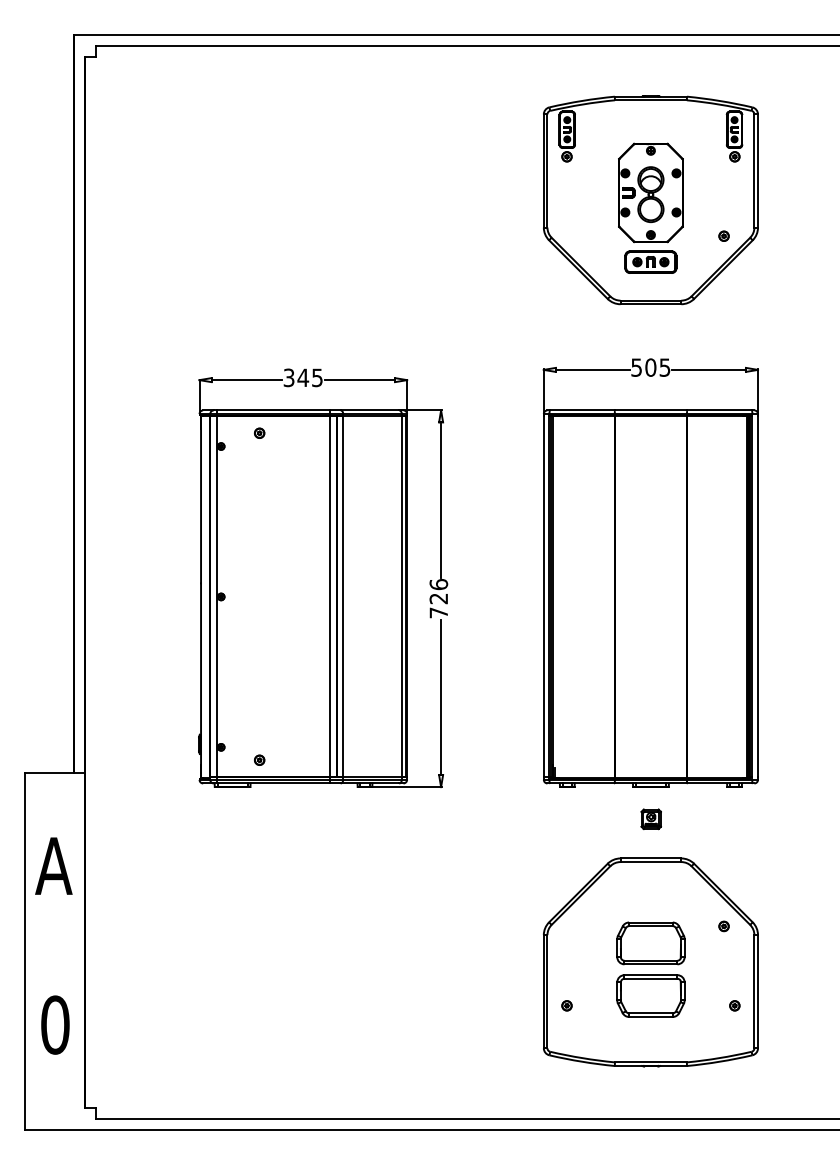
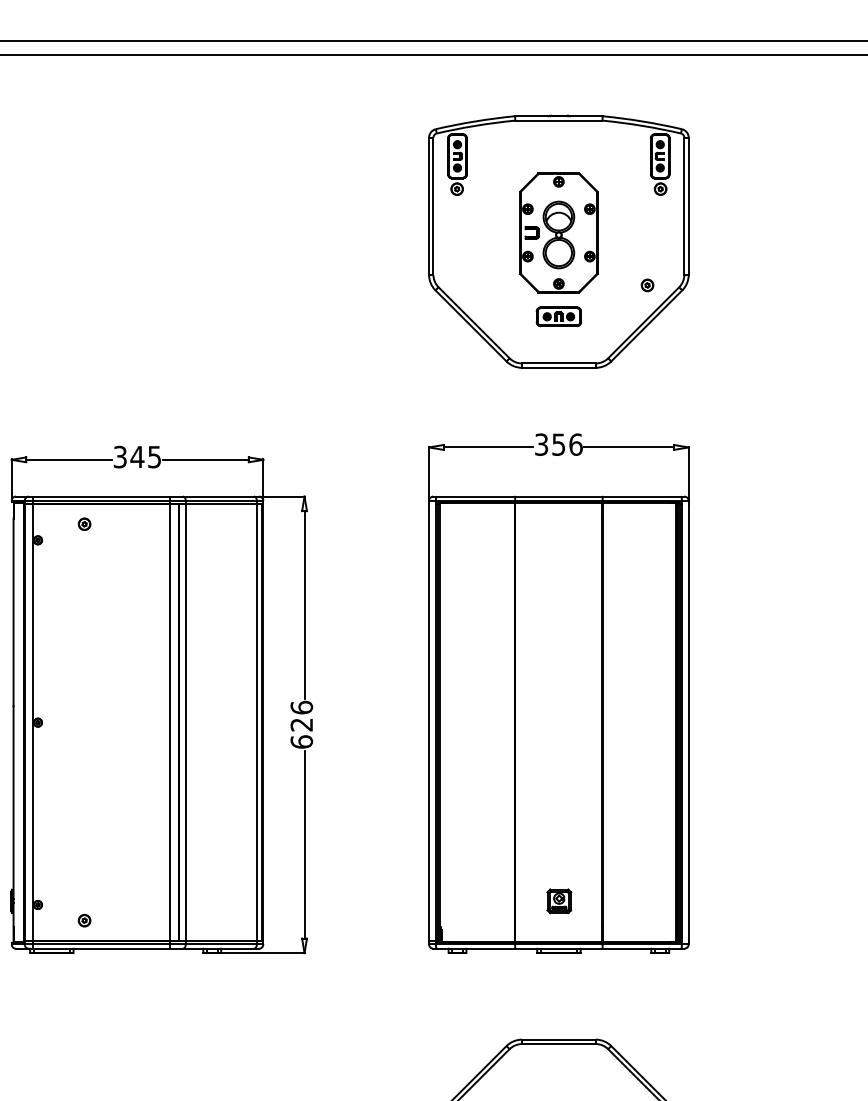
part: (650, 261) -> (558, 316), size x0.71
text: (650, 367) -> (558, 444), 505 -> 356
text: (438, 612) -> (301, 741), 726 -> 626
part: (650, 819) -> (558, 901), moved

